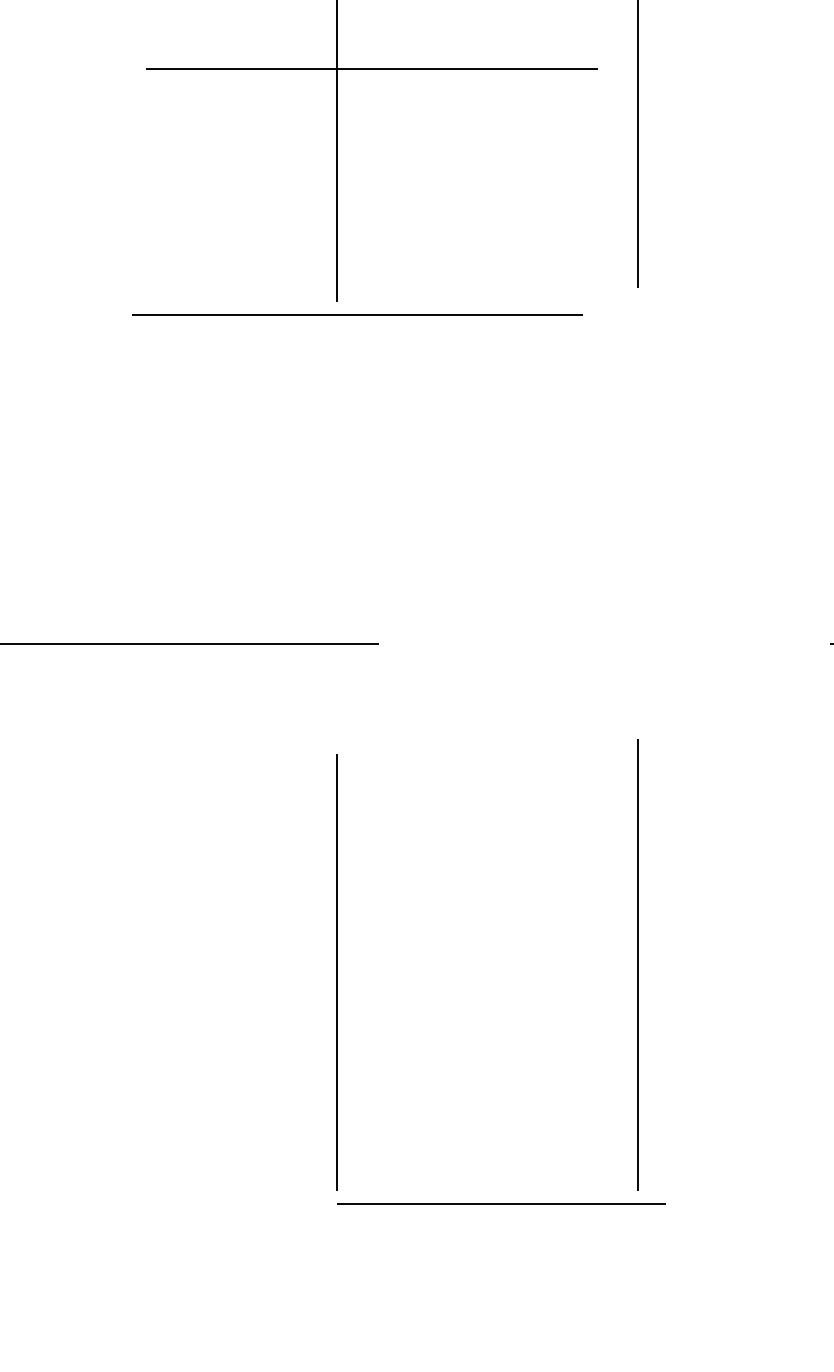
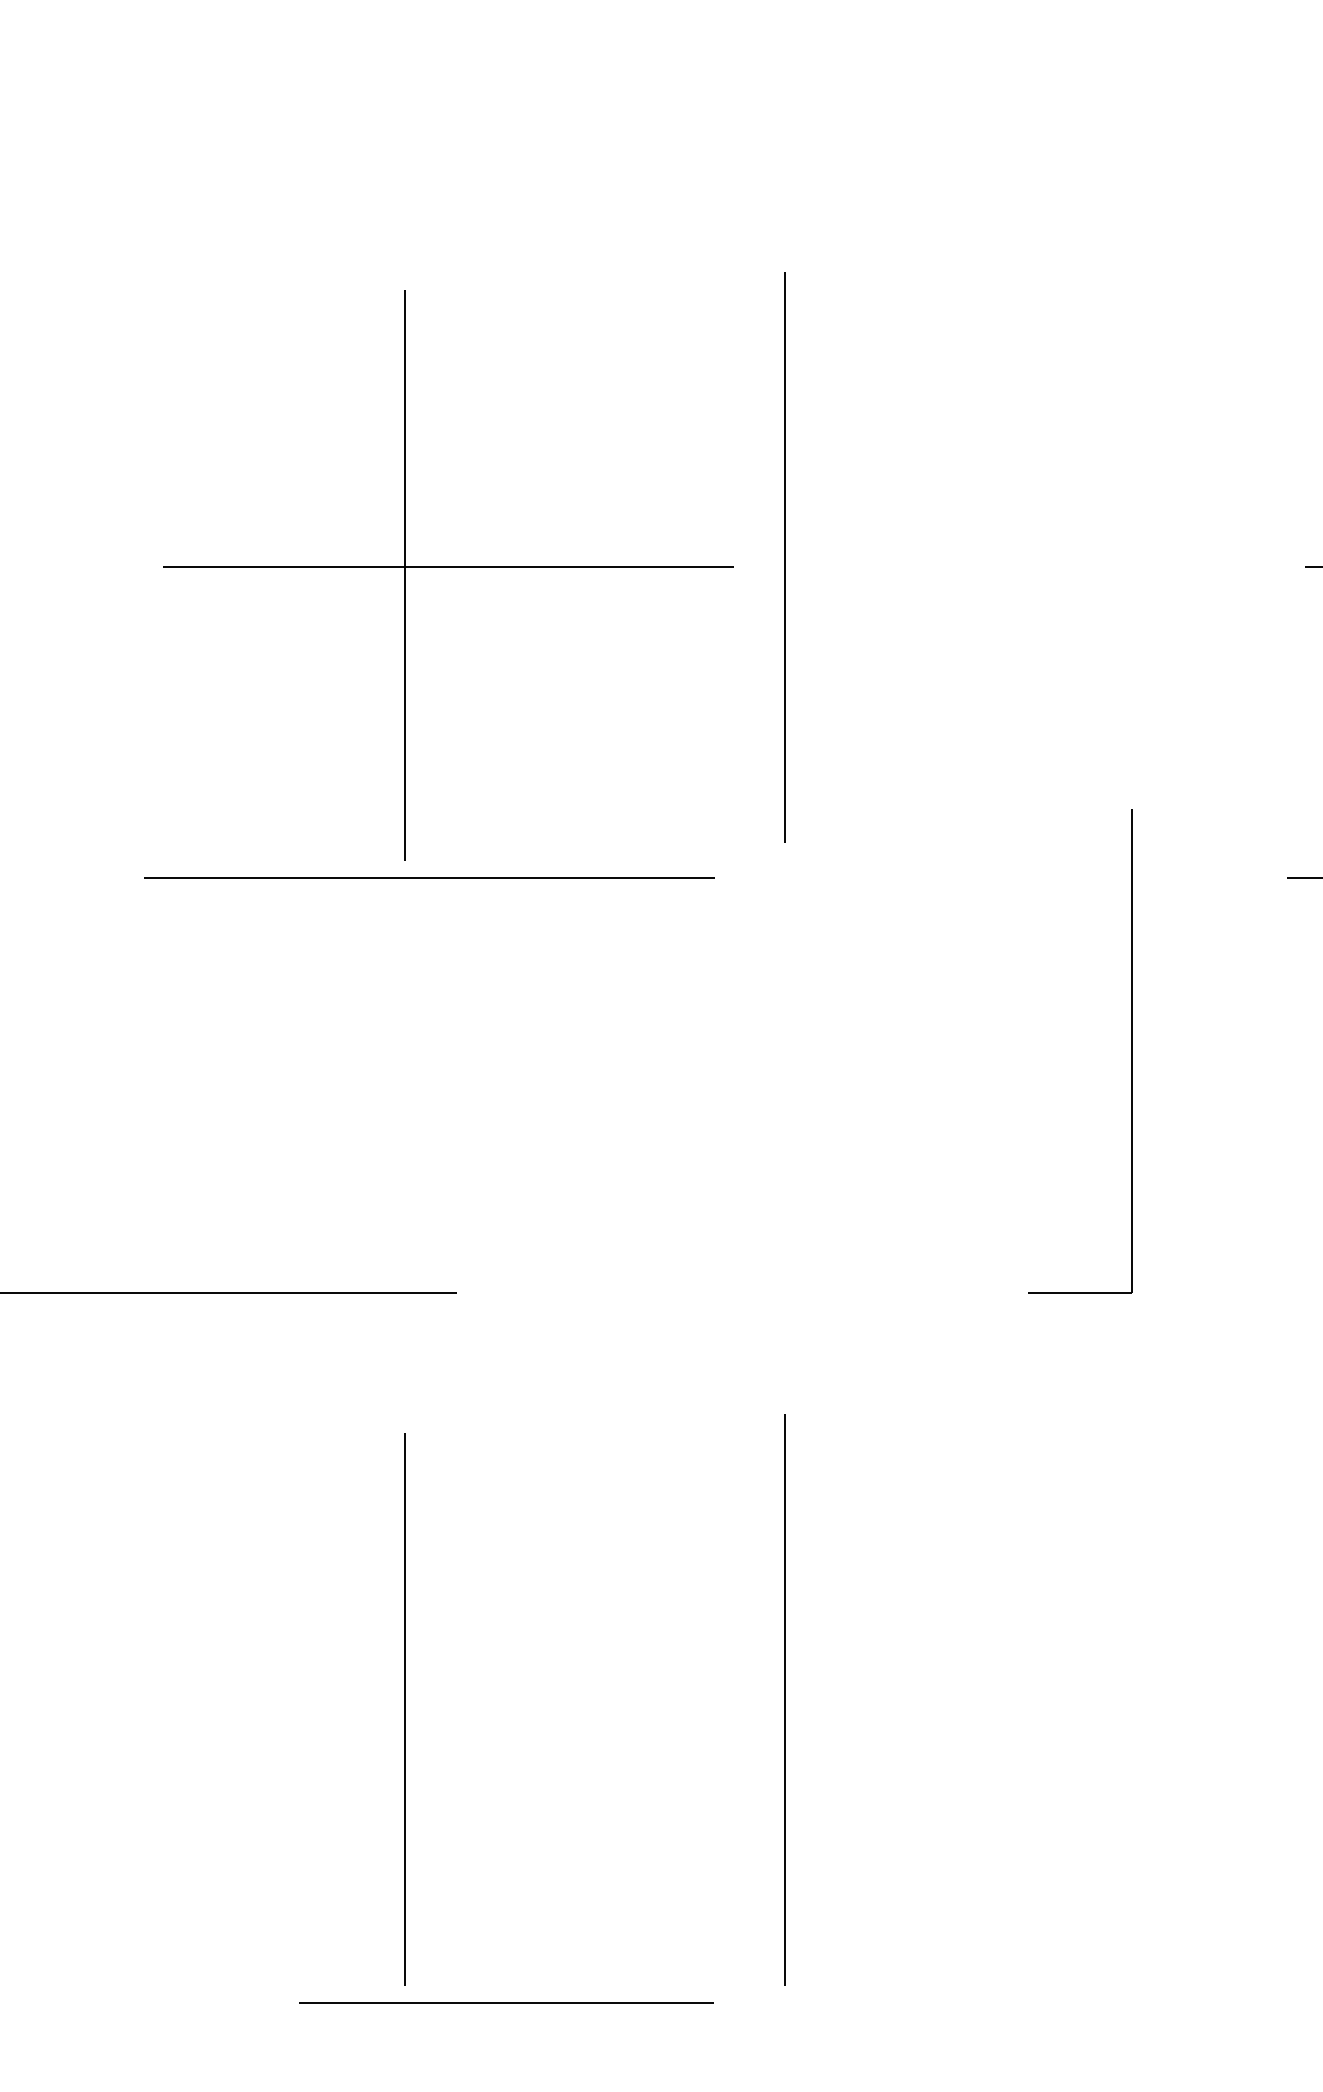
line: (501, 1204) -> (506, 2002), moved

